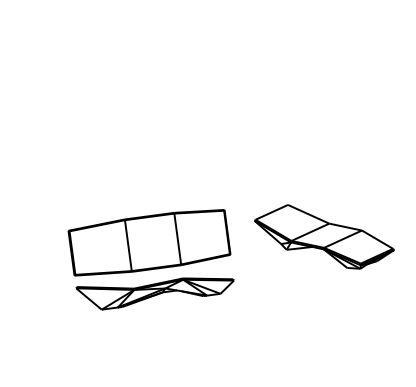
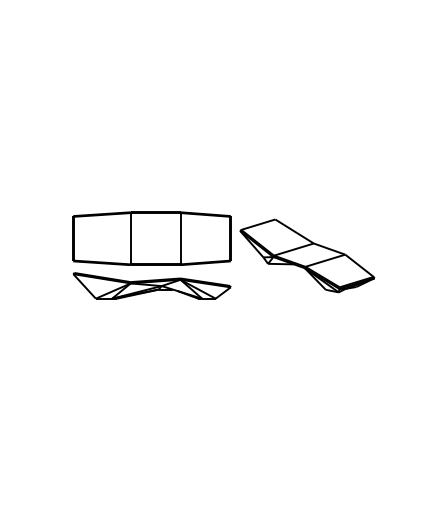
part: (324, 236) -> (307, 255), moved

